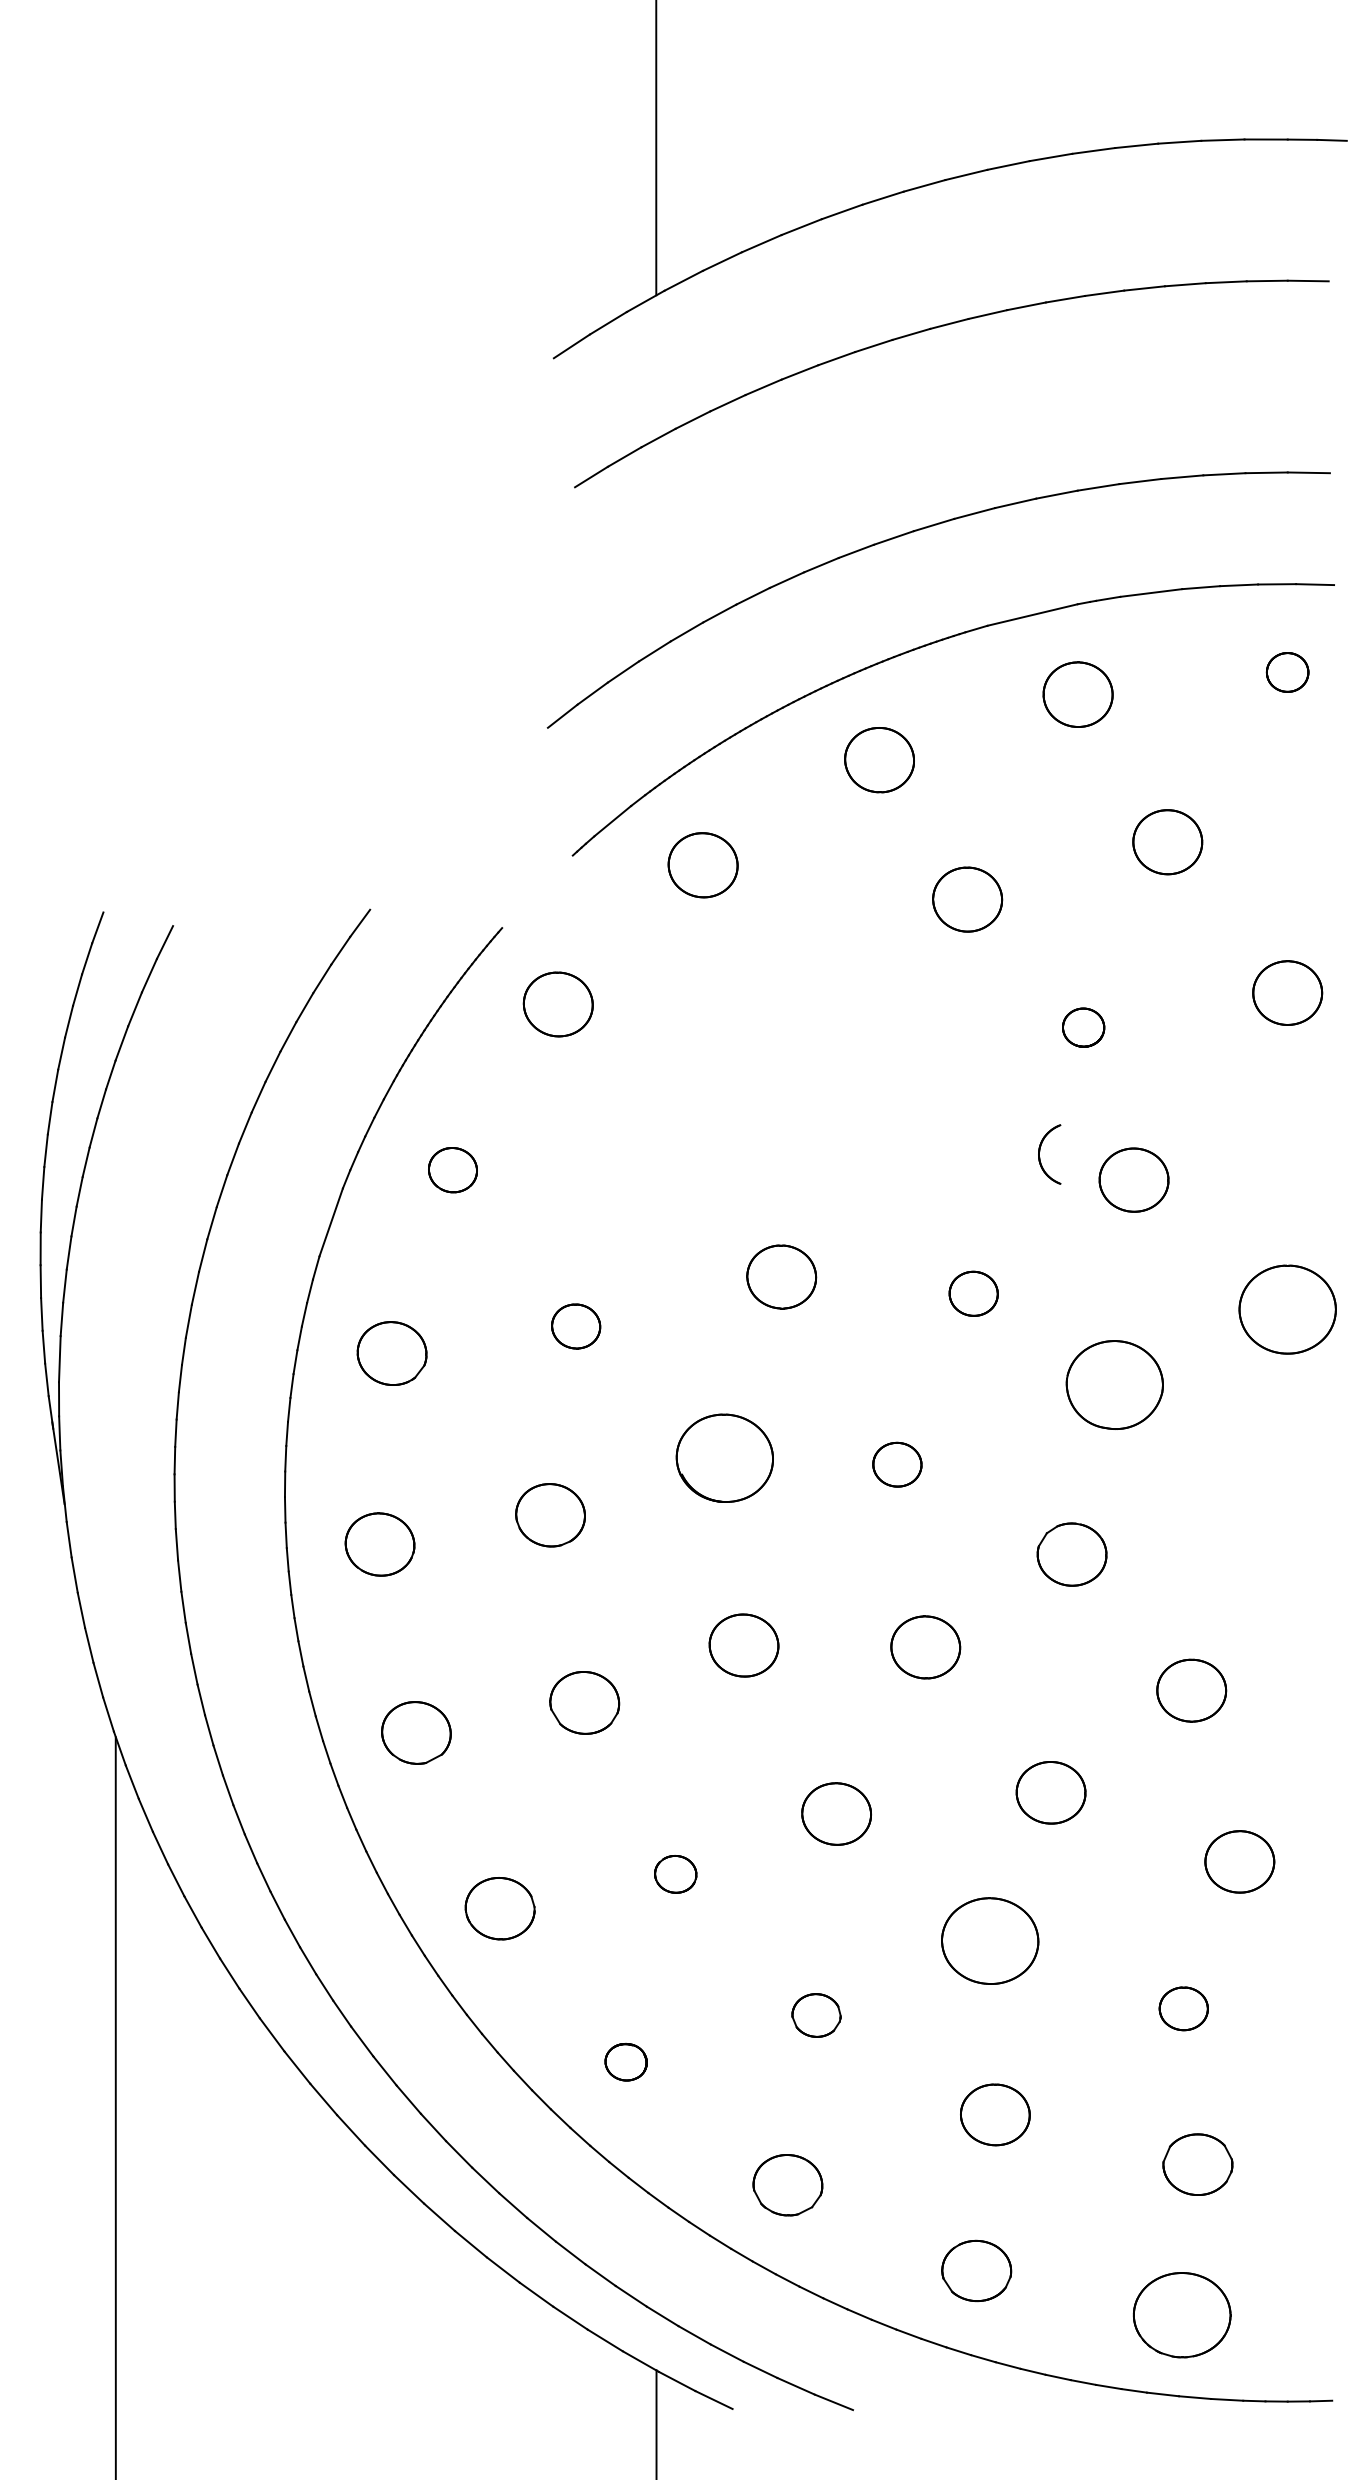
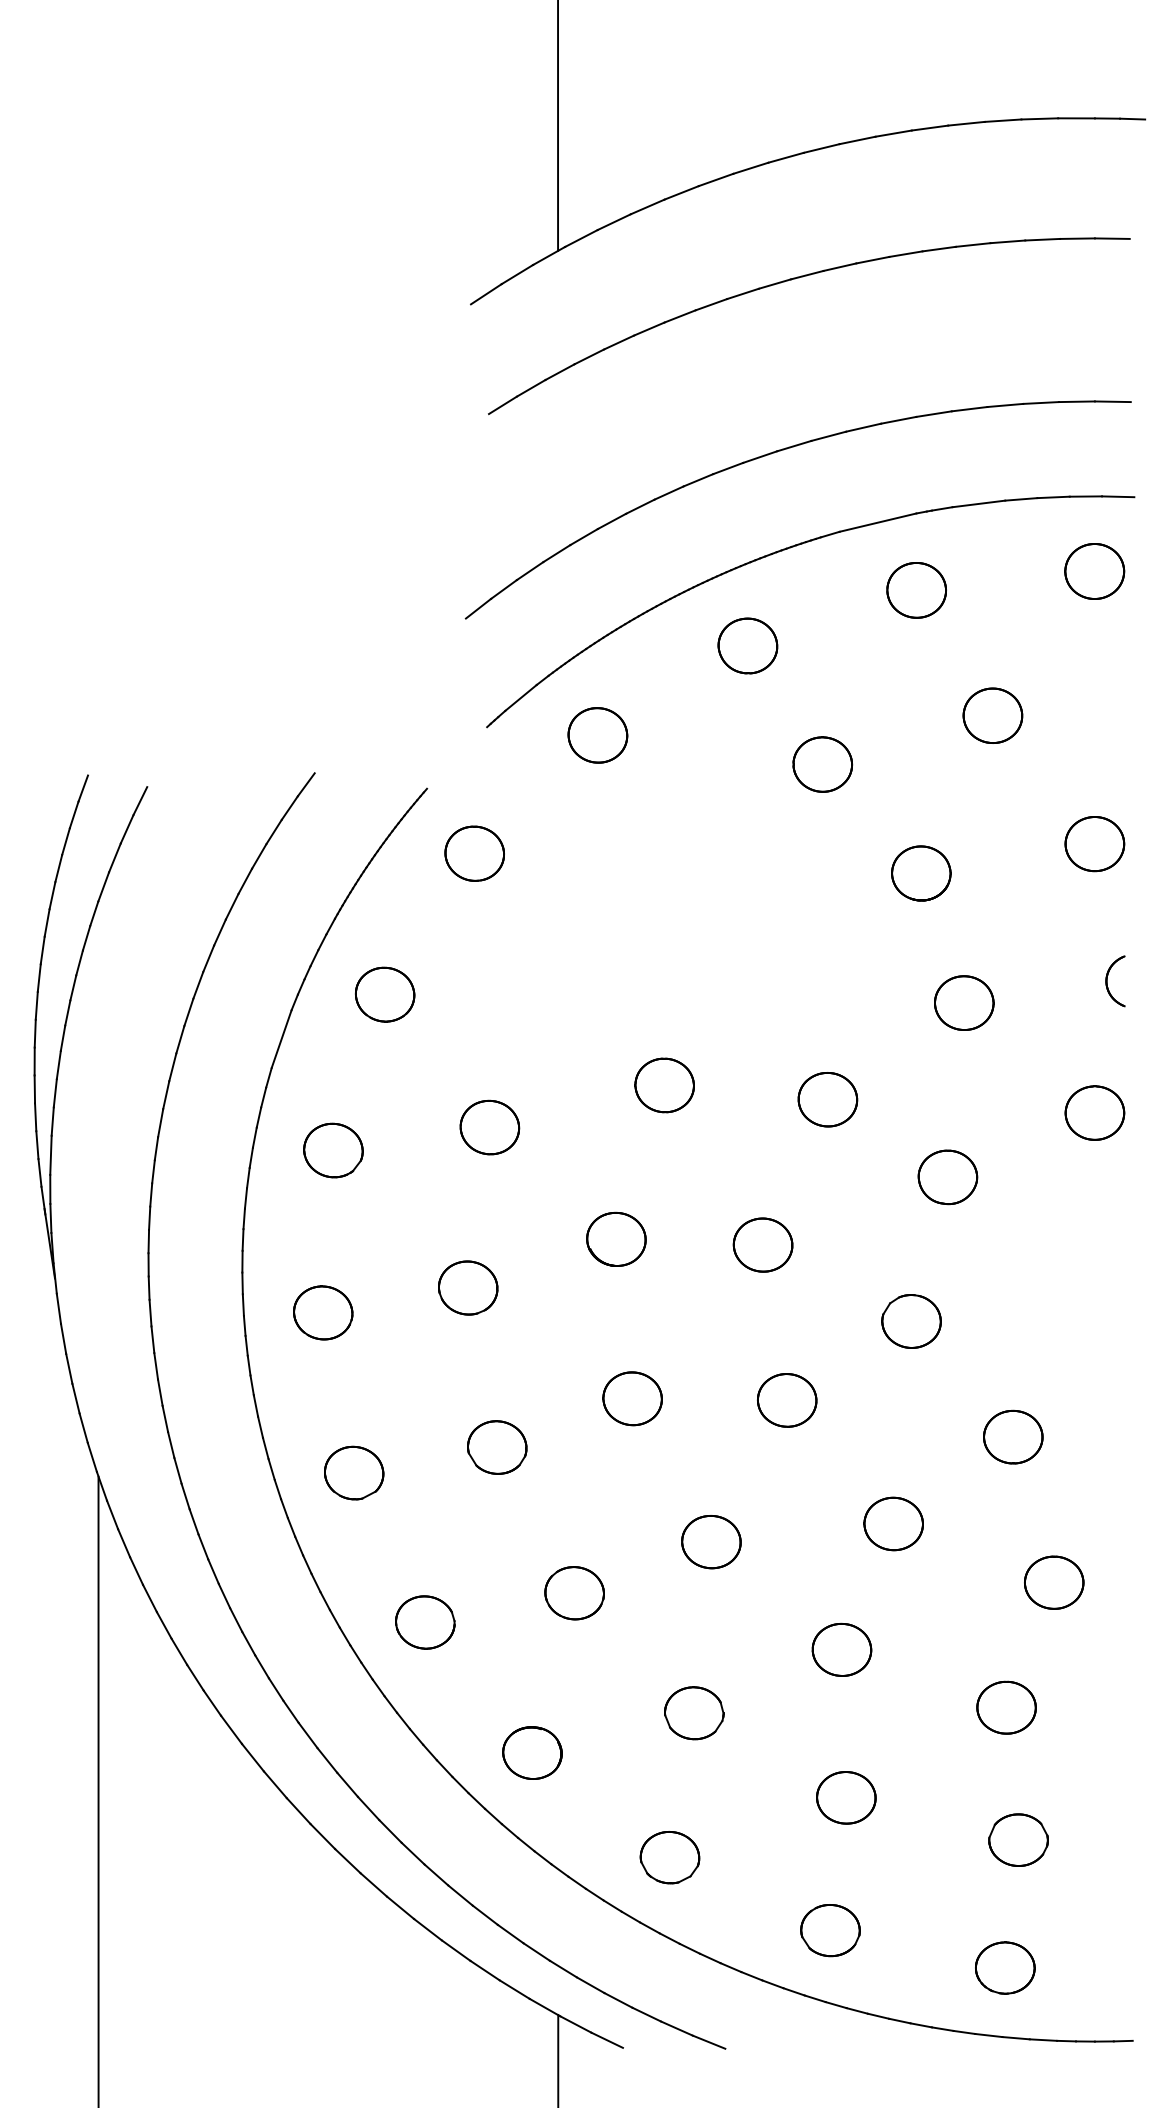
part: (1287, 672) -> (1094, 571), size x1.67
part: (1083, 1027) -> (921, 873), size x1.67
part: (1040, 1154) -> (1107, 981), moved
part: (453, 1170) -> (385, 994), size x1.43
part: (973, 1293) -> (827, 1099), size x1.43
part: (1287, 1308) -> (1094, 1112), size x0.71
part: (575, 1326) -> (489, 1127), size x1.43
part: (1114, 1385) -> (947, 1177), size x0.71
part: (725, 1457) -> (616, 1238), size x0.71
part: (896, 1464) -> (762, 1244), size x1.43
part: (675, 1874) -> (574, 1593), size x1.67
part: (989, 1940) -> (841, 1649), size x0.71
part: (1183, 2008) -> (1006, 1707), size x1.43
part: (816, 2015) -> (694, 1713), size x1.43
part: (626, 2061) -> (532, 1752), size x1.67
part: (1182, 2314) -> (1005, 1967), size x0.71

